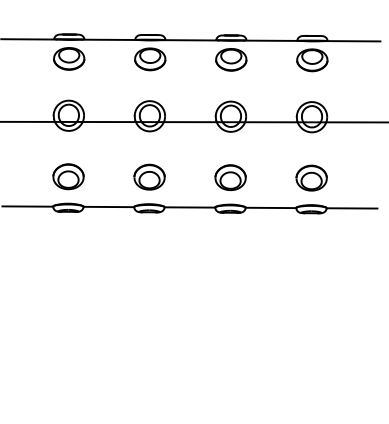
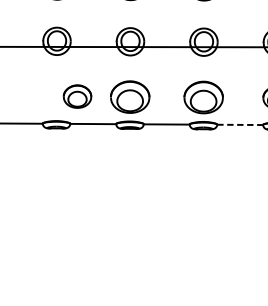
part: (68, 176) -> (77, 96), moved
part: (149, 176) -> (130, 96), size x1.4
part: (230, 177) -> (203, 97), size x1.4
line: (271, 207) -> (240, 124), solid -> dashed

